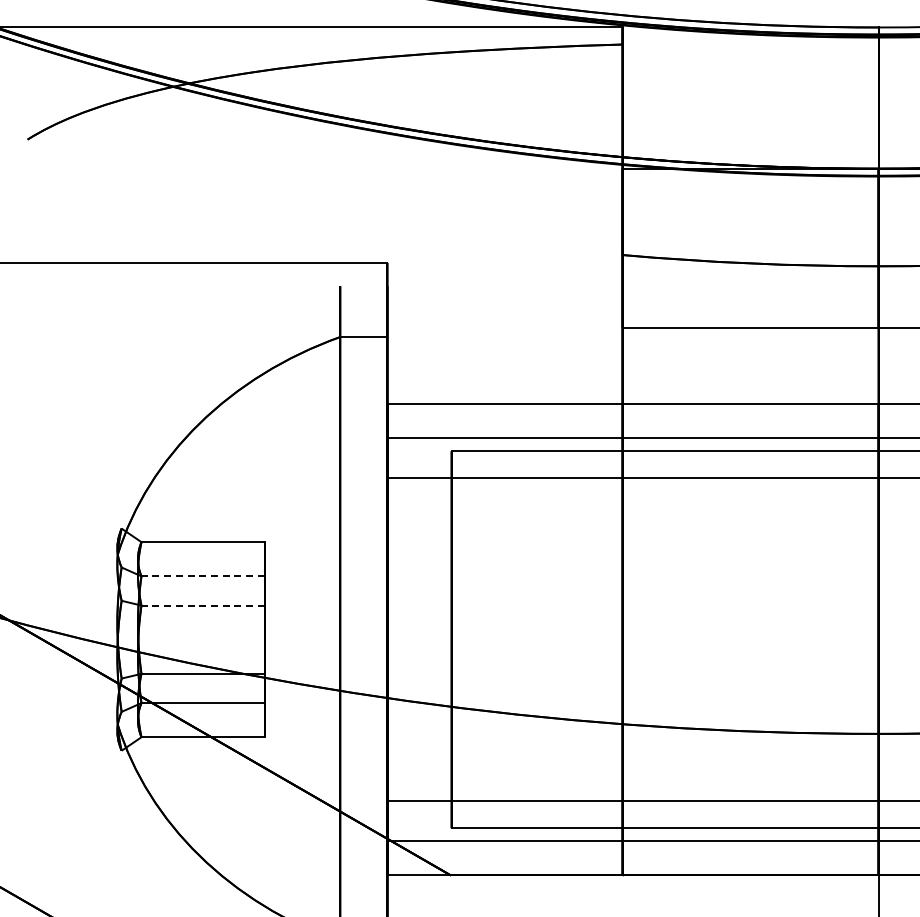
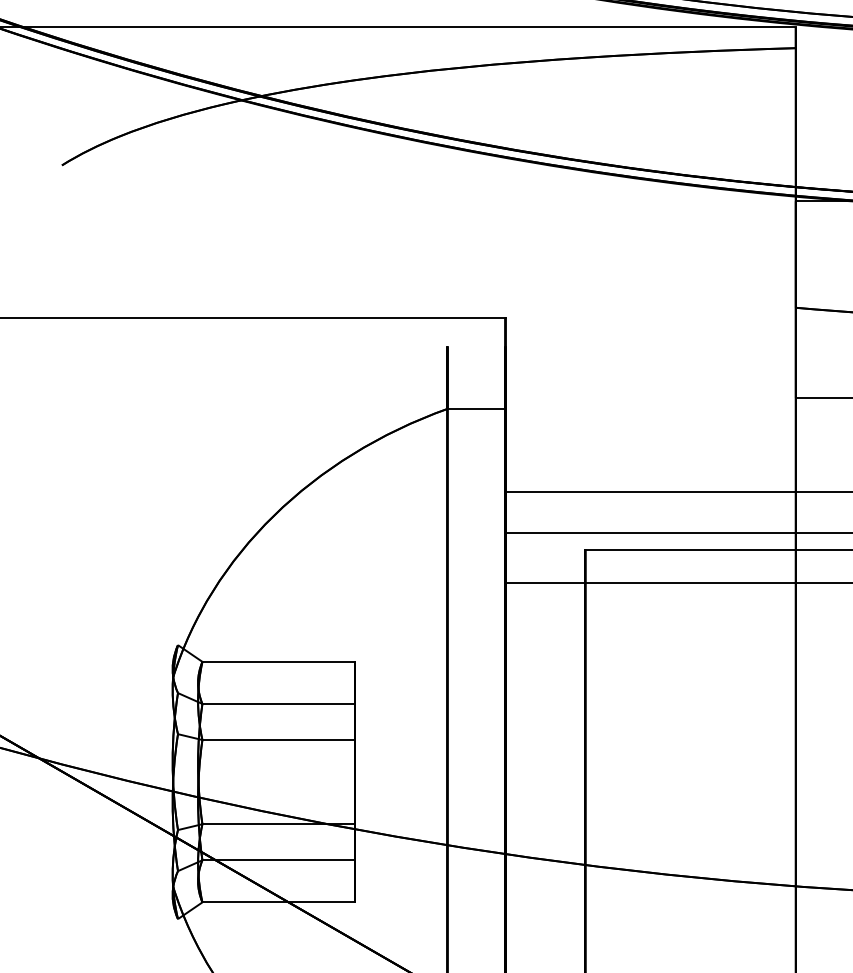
line: (203, 576) -> (278, 704), dashed -> solid
line: (203, 605) -> (278, 739), dashed -> solid

